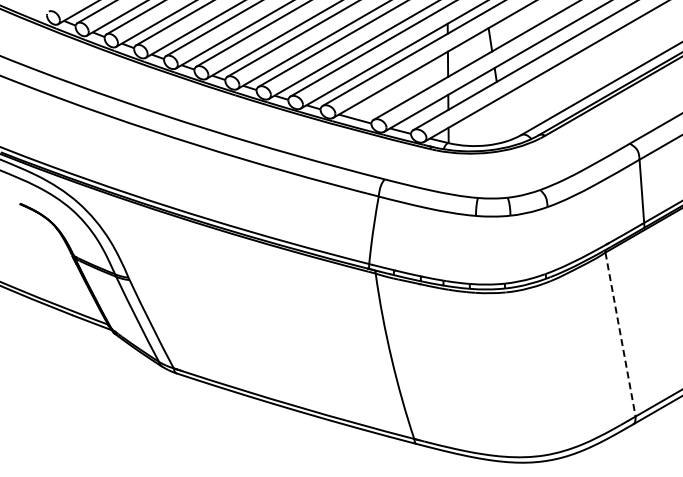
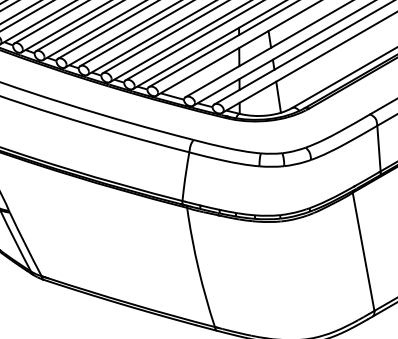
line: (502, 119) -> (278, 96), added
line: (620, 335) -> (363, 252), dashed -> solid

